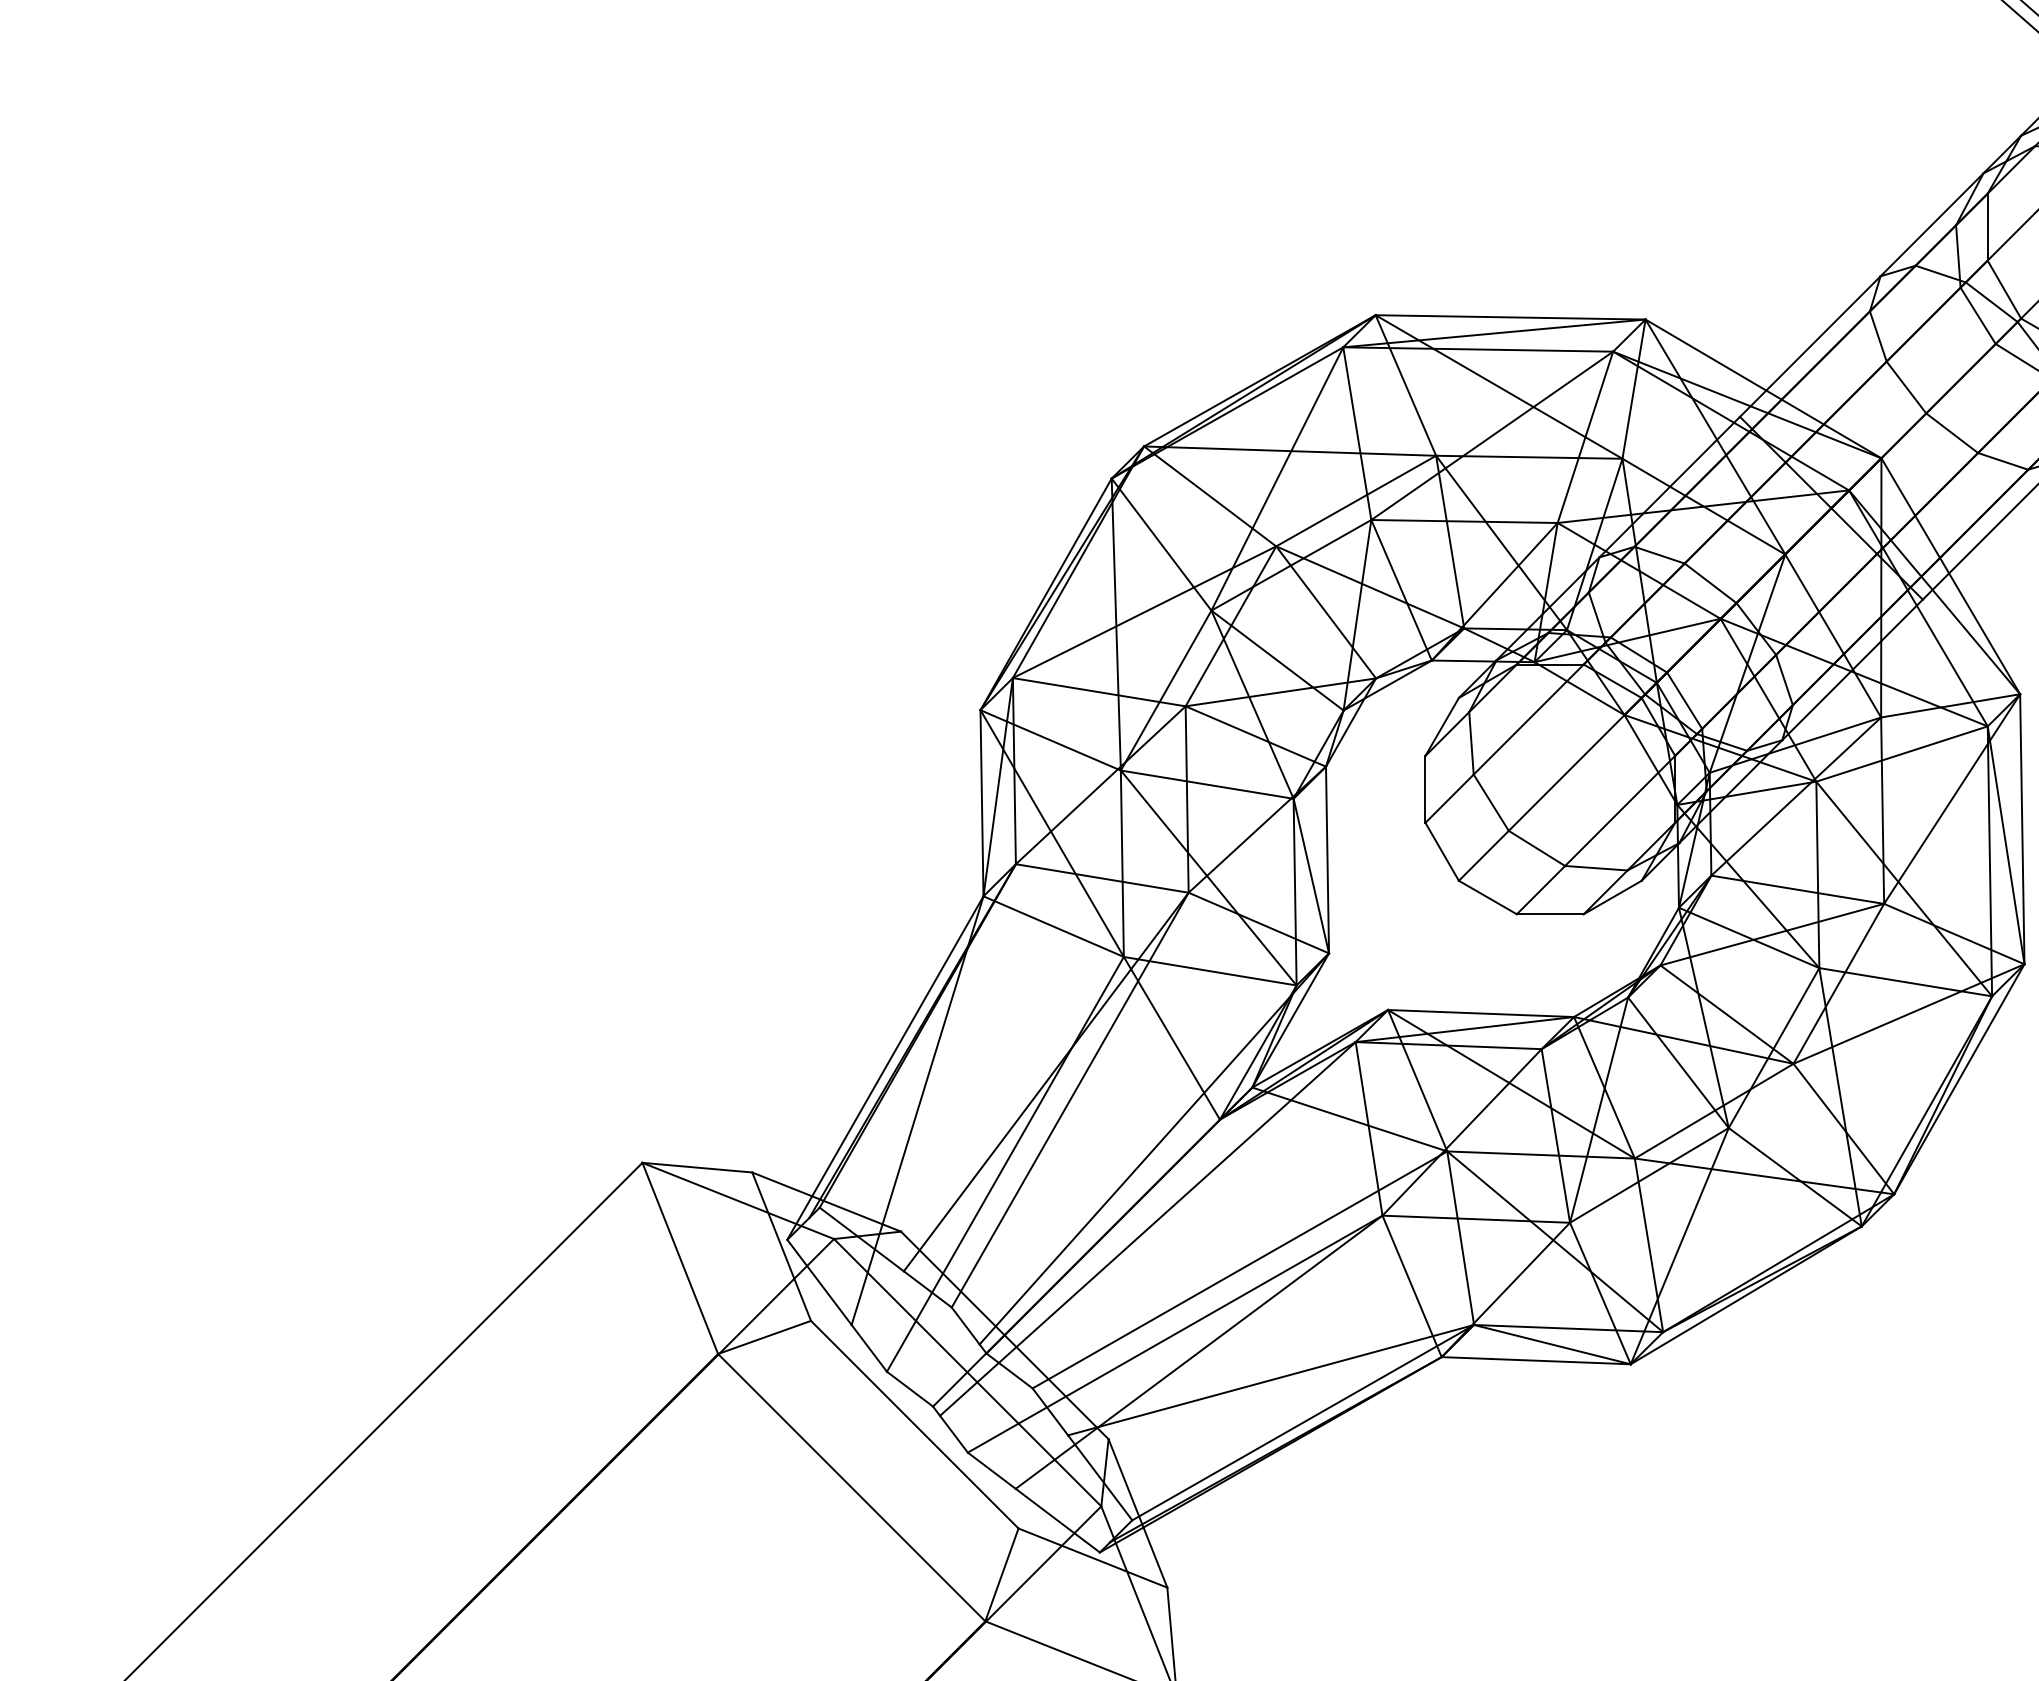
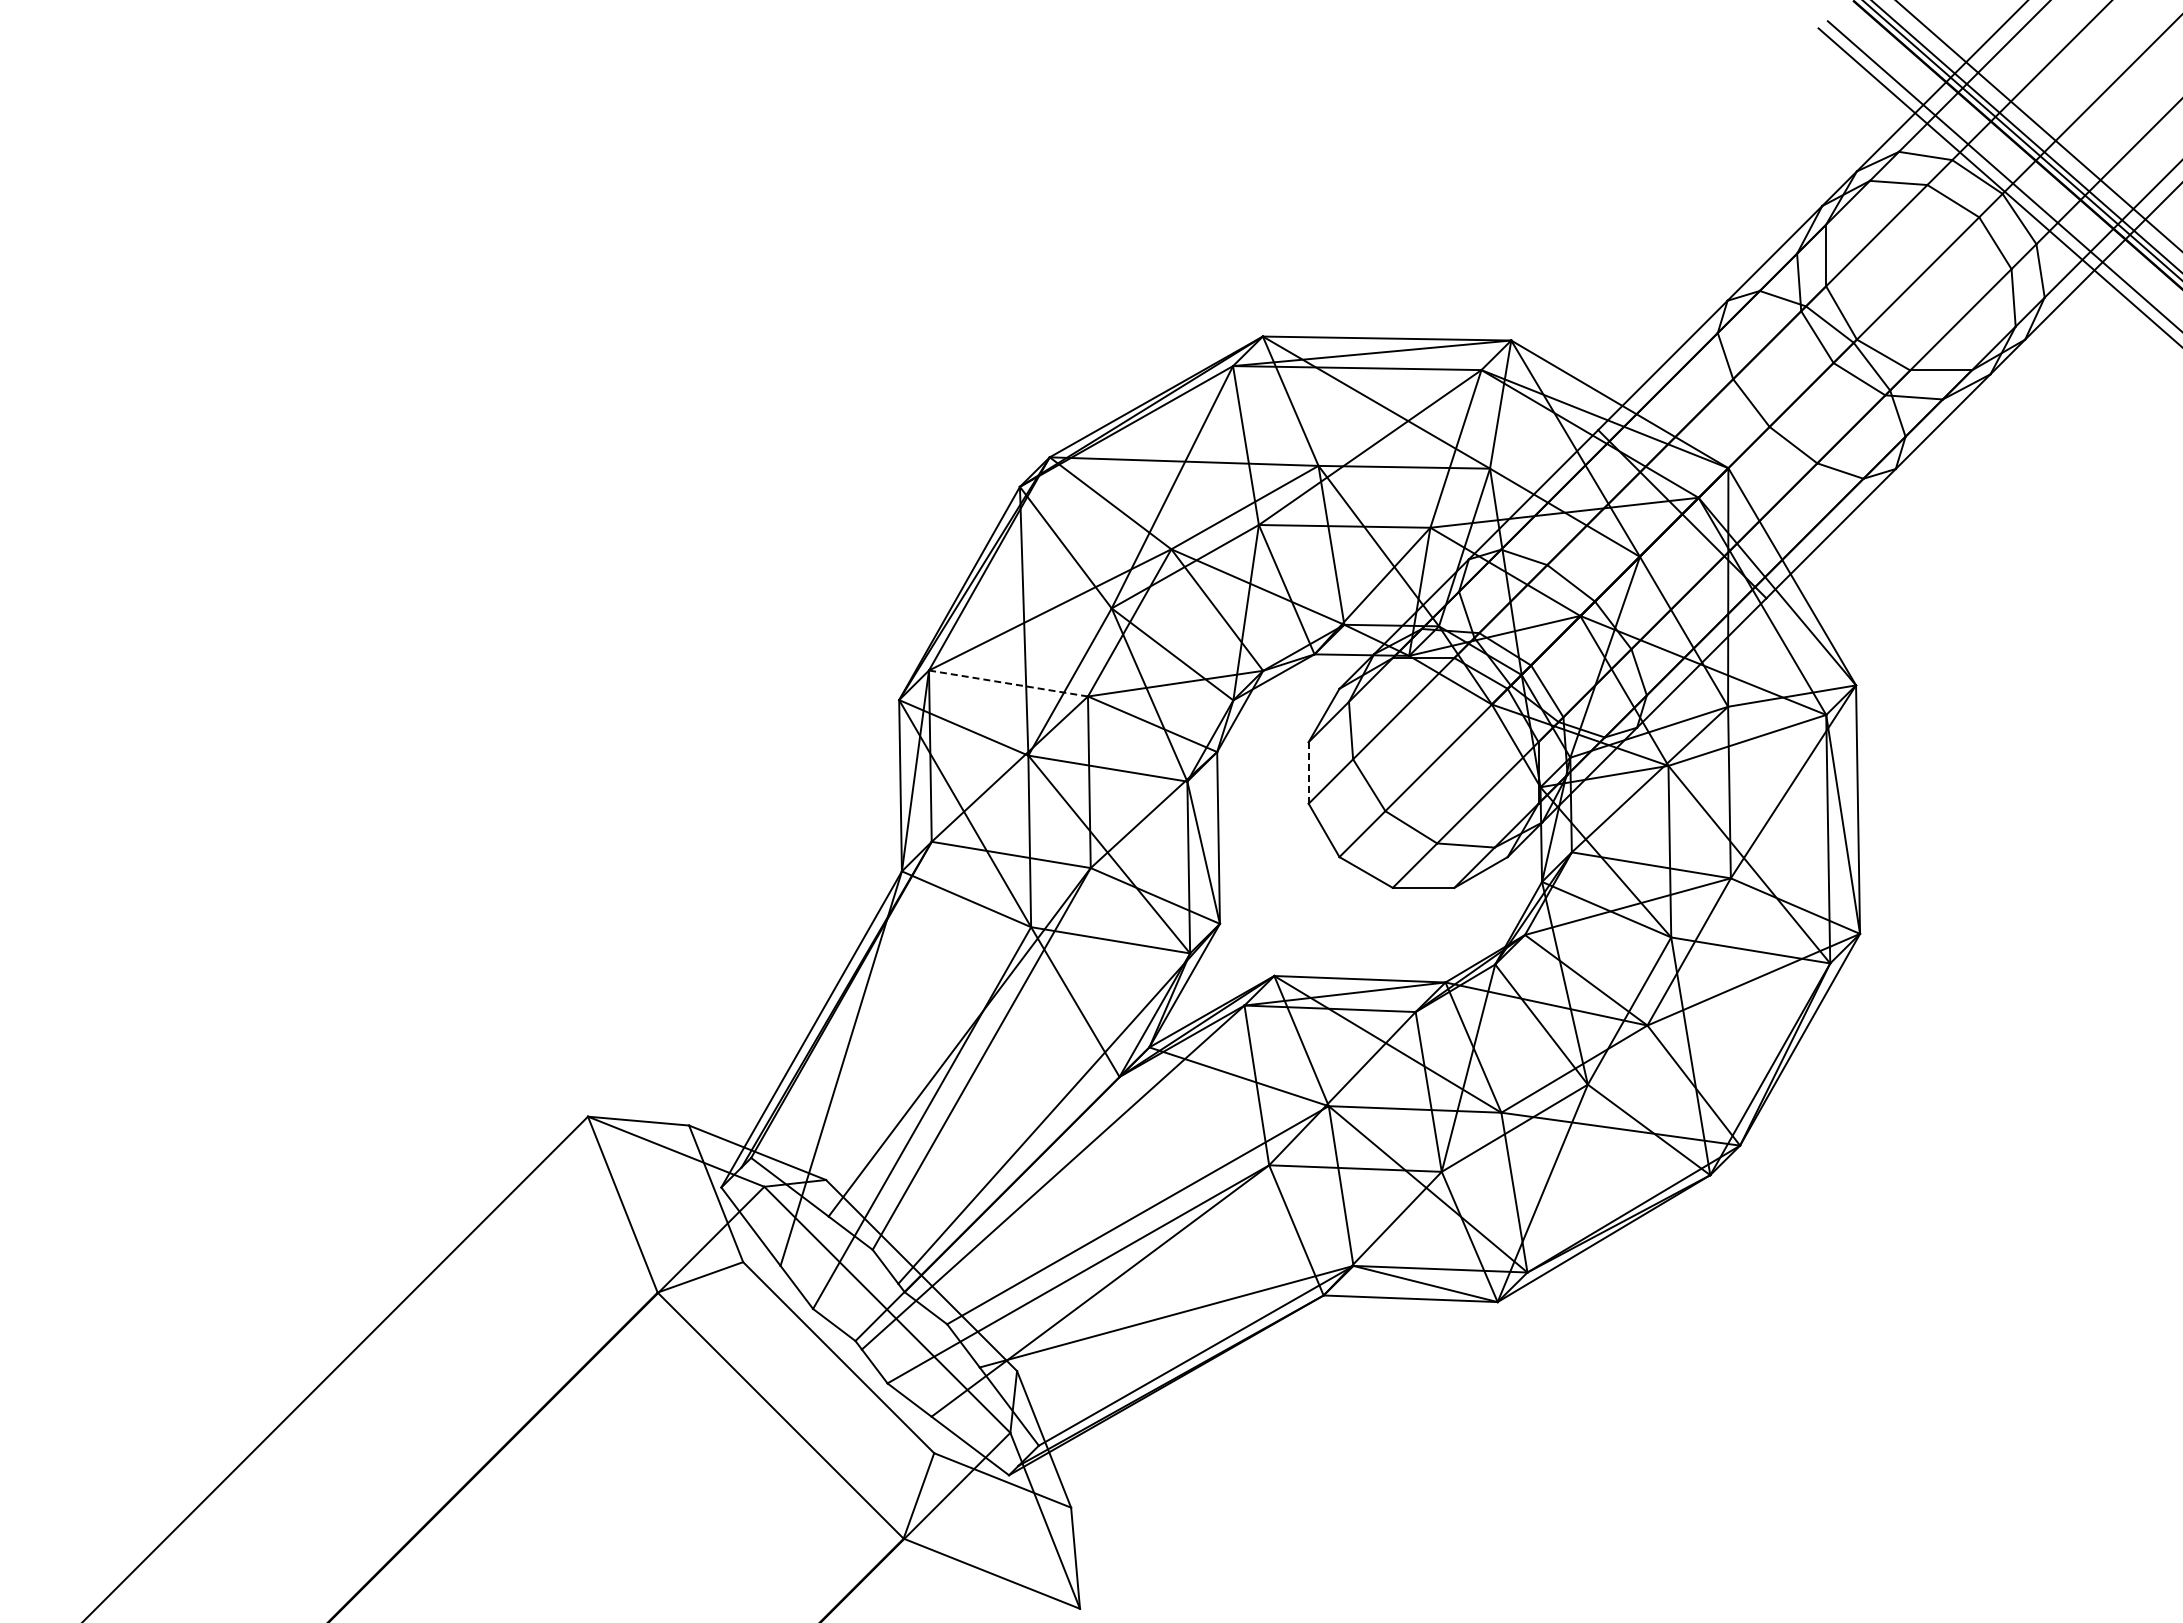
line: (1099, 692) -> (1008, 683), solid -> dashed
line: (1425, 788) -> (1308, 772), solid -> dashed

